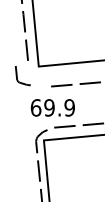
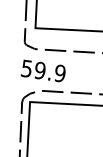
part: (22, 76) -> (30, 39), moved
text: (35, 107) -> (26, 68), 69.9 -> 59.9

